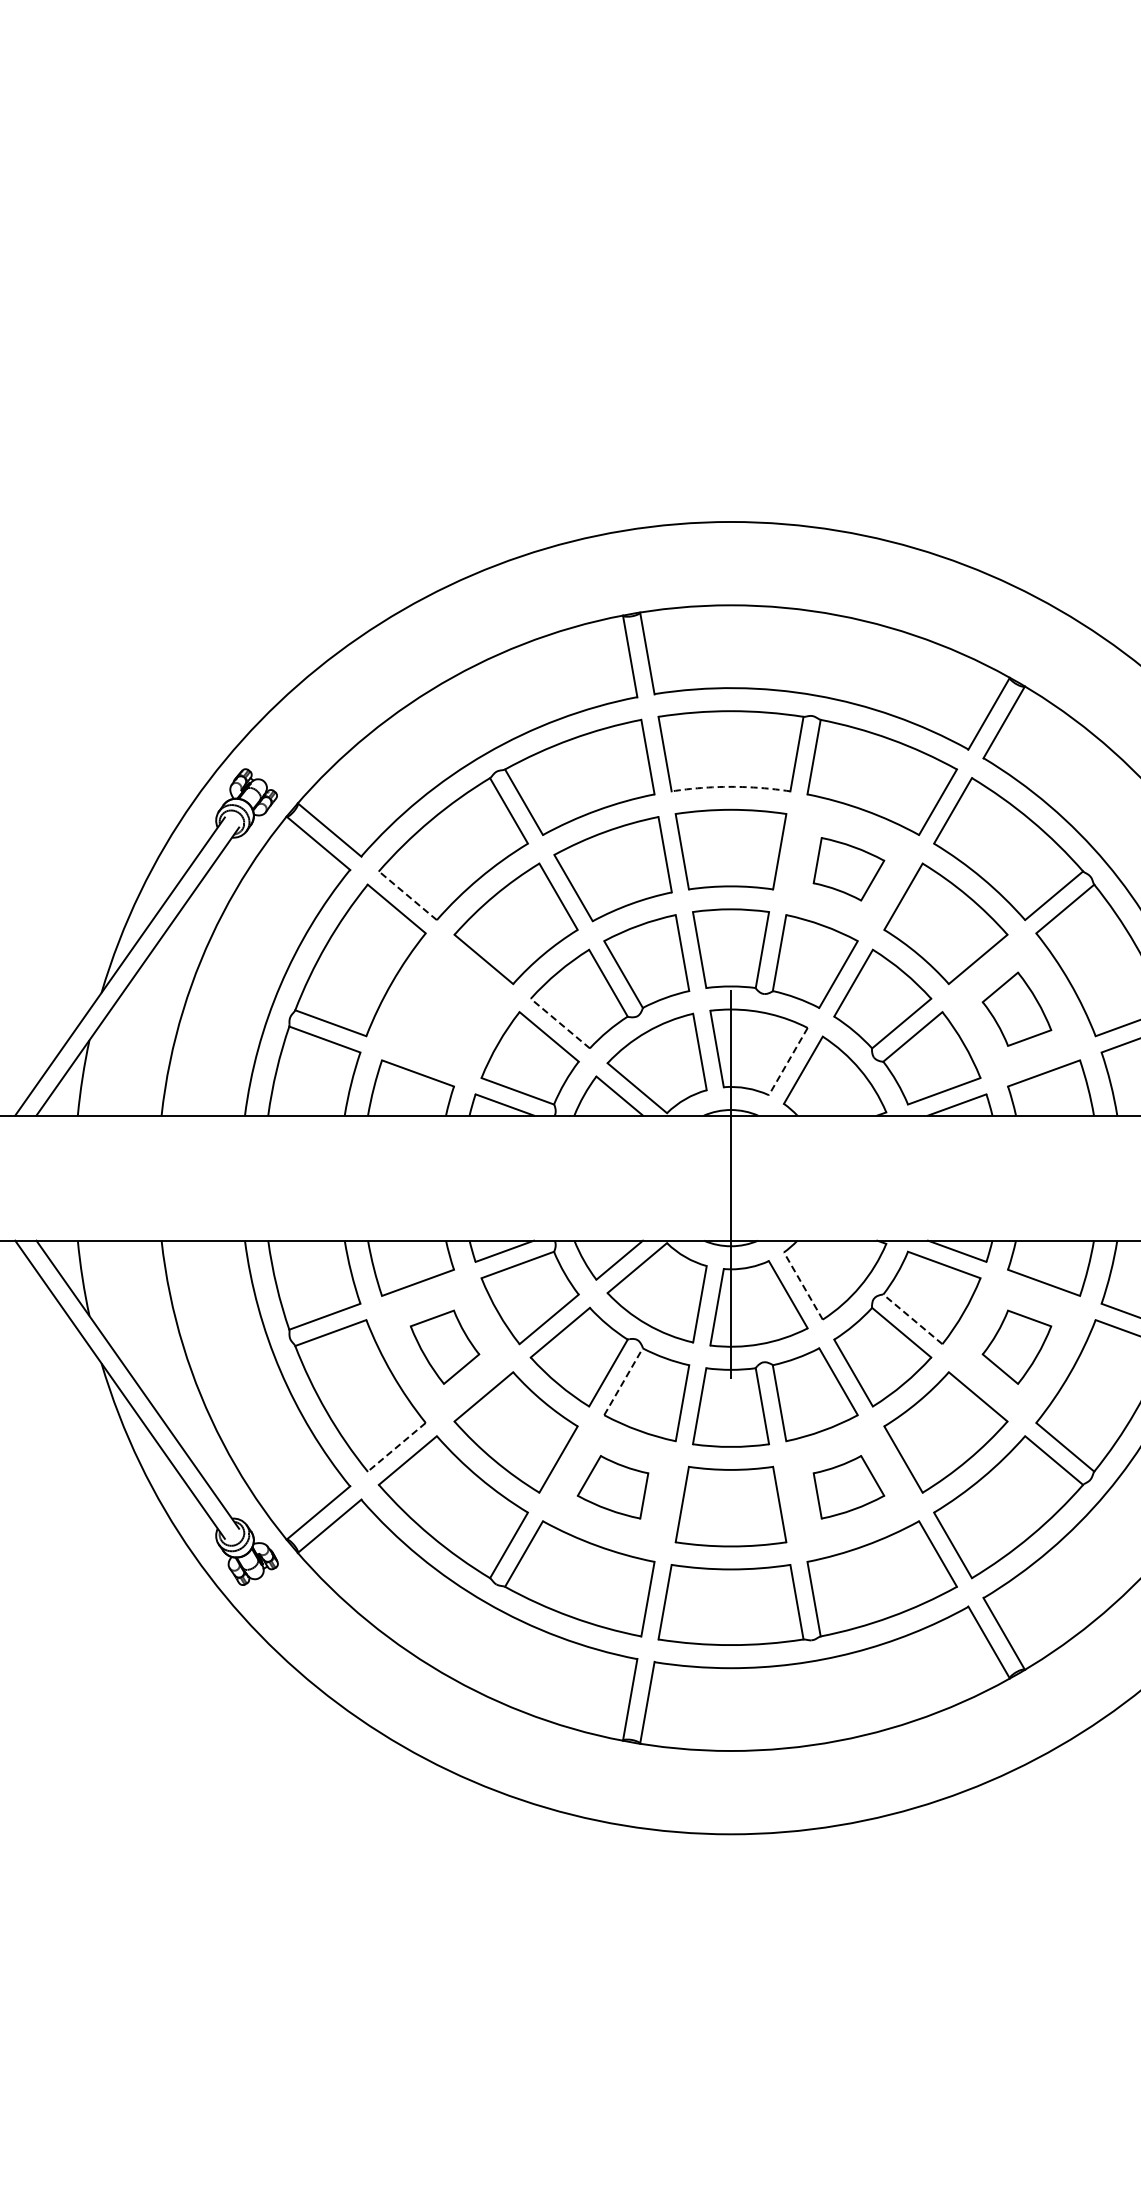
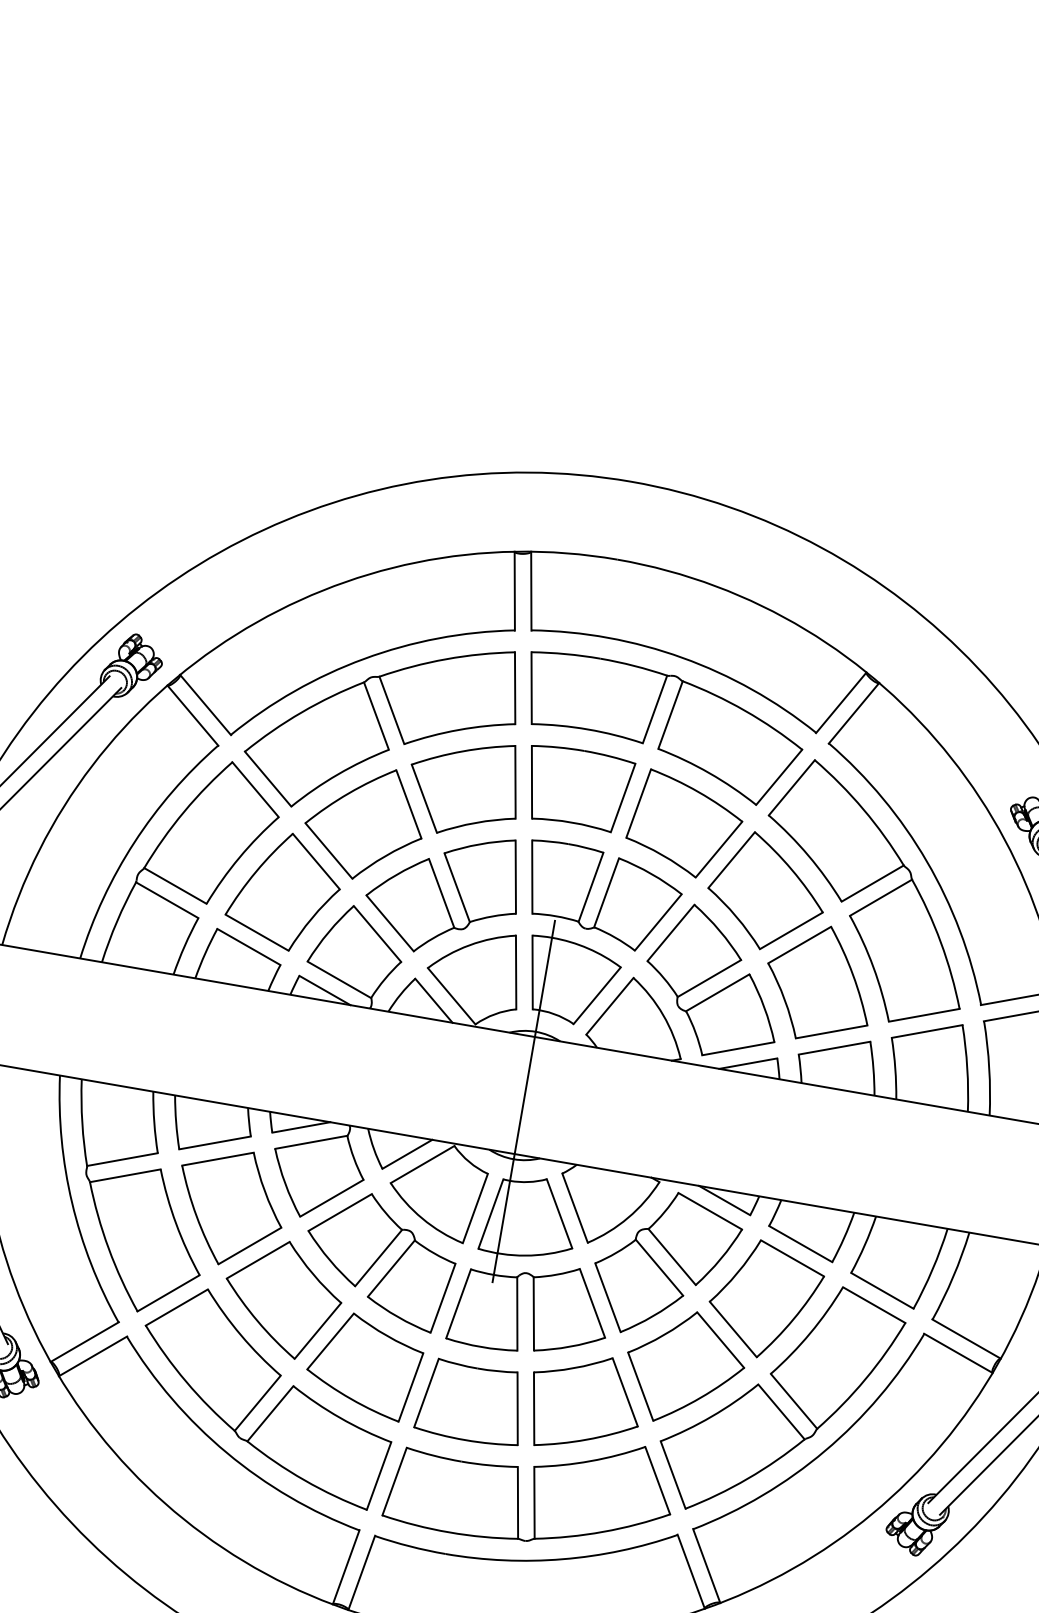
arc: (731, 786) -> (588, 729), dashed -> solid
part: (848, 869) -> (684, 825), size x1.67
line: (407, 895) -> (267, 778), dashed -> solid
part: (445, 1009) -> (284, 891), added
part: (1016, 1009) -> (819, 983), size x1.67
line: (560, 1023) -> (390, 923), dashed -> solid
line: (788, 1061) -> (597, 995), dashed -> solid
line: (803, 1286) -> (575, 1208), dashed -> solid
line: (912, 1319) -> (671, 1257), dashed -> solid
part: (444, 1347) -> (229, 1207), size x1.67
part: (1016, 1347) -> (764, 1300), size x1.67
line: (623, 1381) -> (391, 1268), dashed -> solid
line: (396, 1447) -> (168, 1293), dashed -> solid
part: (612, 1487) -> (363, 1365), size x1.67
part: (848, 1487) -> (584, 1403), size x1.67

